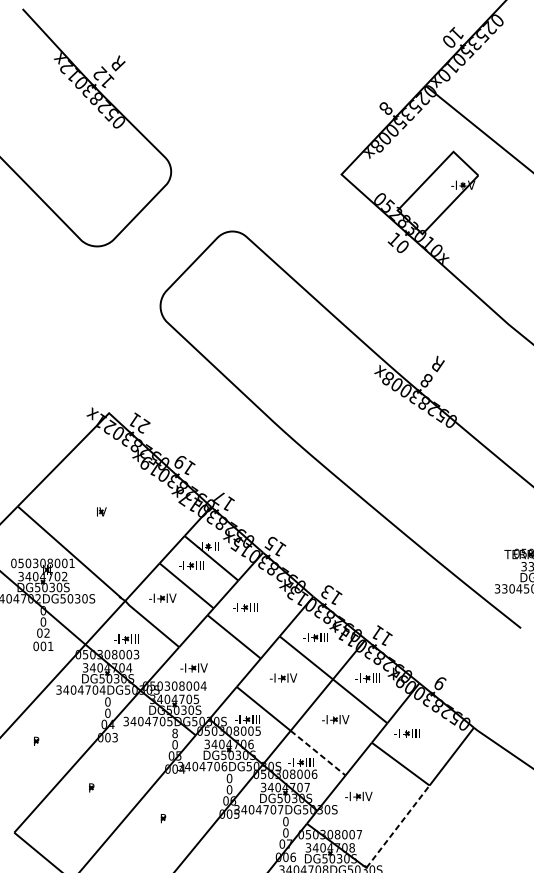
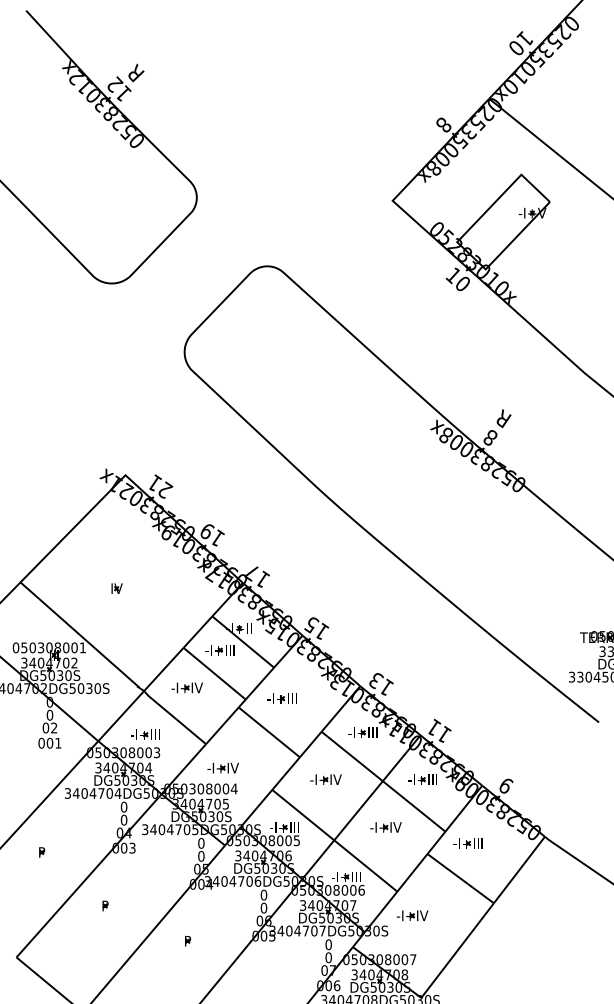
text: (175, 733) -> (201, 843), 8 -> 0
line: (317, 753) -> (365, 866), dashed -> solid
line: (397, 826) -> (457, 950), dashed -> solid

